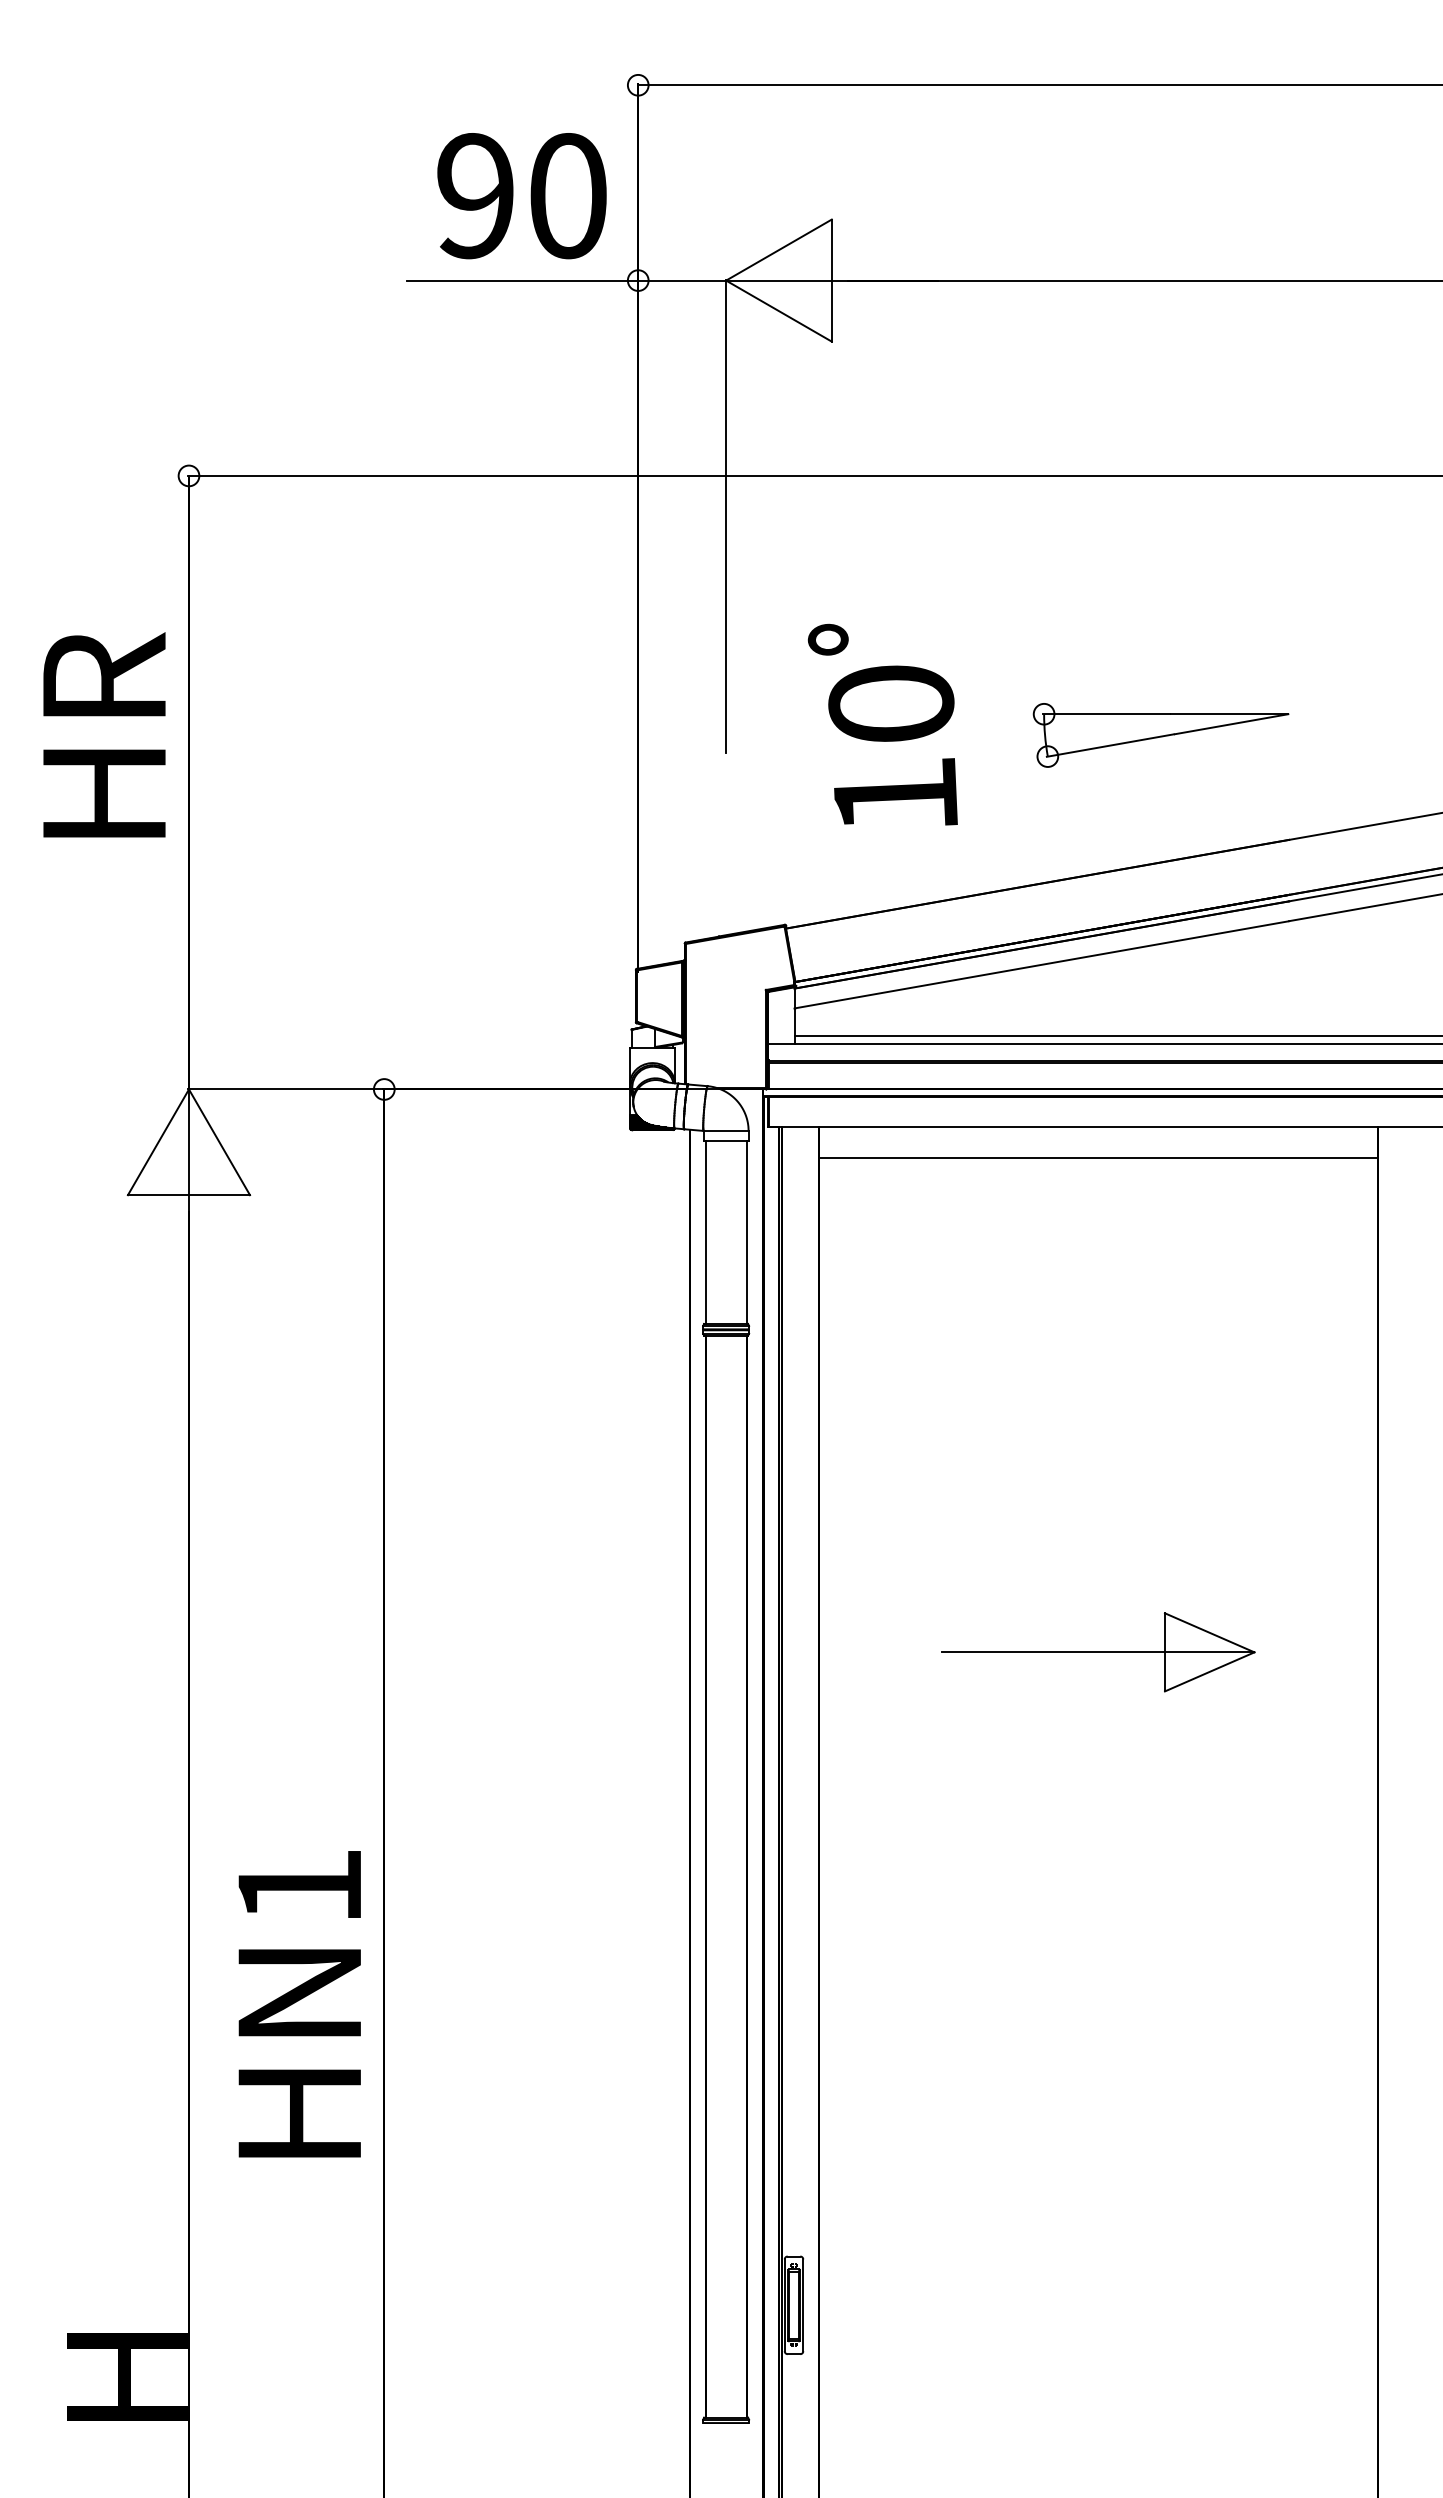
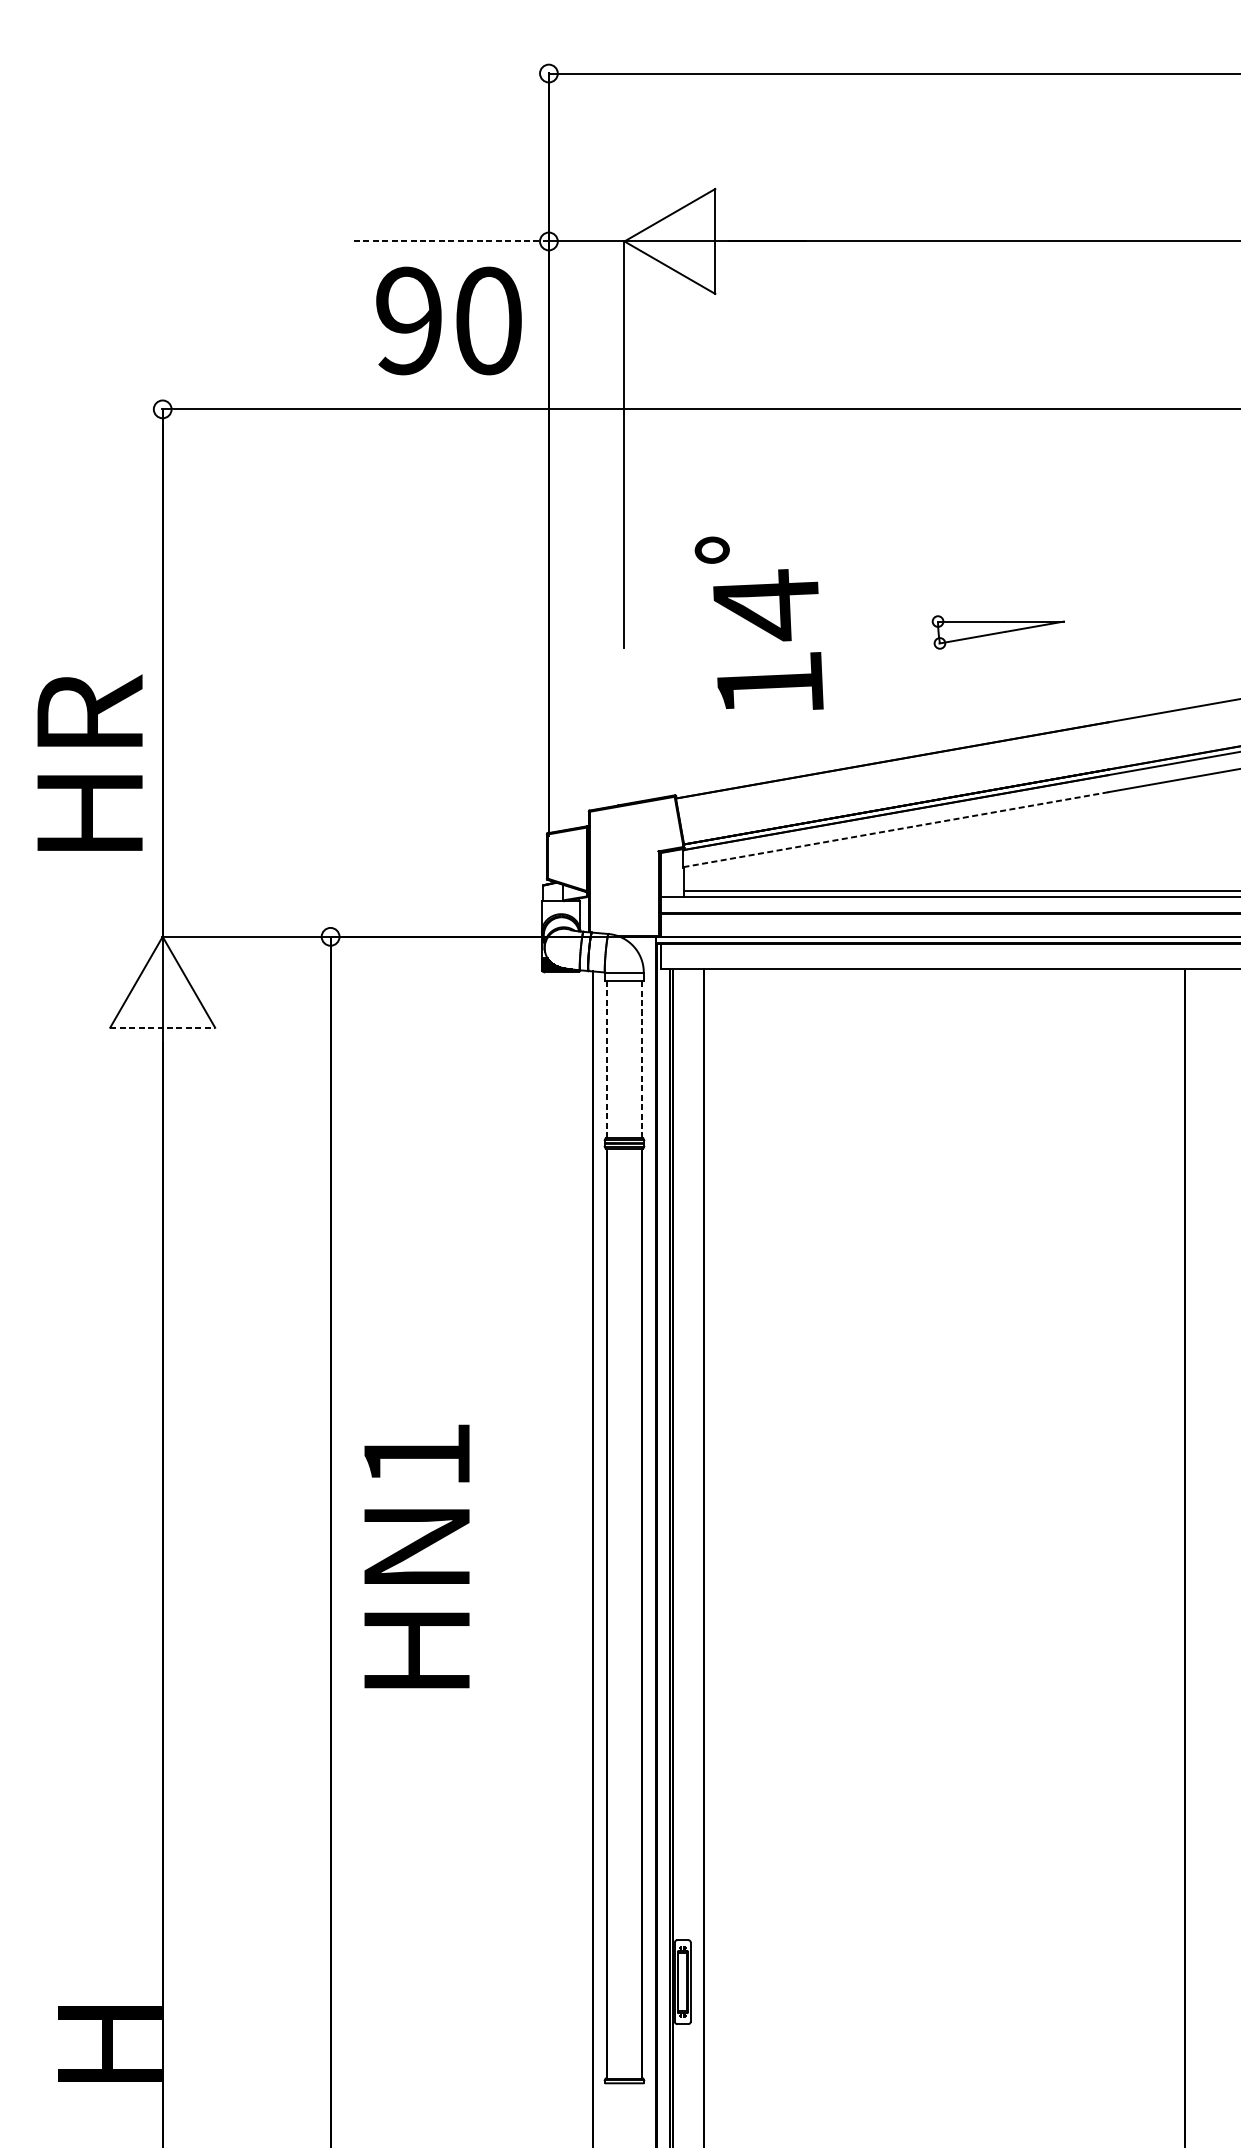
text: (521, 196) -> (448, 321), moved
line: (522, 280) -> (449, 241), solid -> dashed
text: (891, 703) -> (766, 605), 10 -> 14
text: (104, 734) -> (90, 762), moved
part: (1160, 735) -> (997, 632), size x0.6
line: (1042, 964) -> (896, 829), solid -> dashed
line: (1097, 1157) -> (943, 995), removed
line: (189, 1195) -> (163, 1028), solid -> dashed
line: (705, 1232) -> (606, 1059), solid -> dashed
line: (746, 1232) -> (641, 1059), solid -> dashed
part: (1098, 1652) -> (944, 1420), removed
text: (299, 2004) -> (416, 1556), moved

